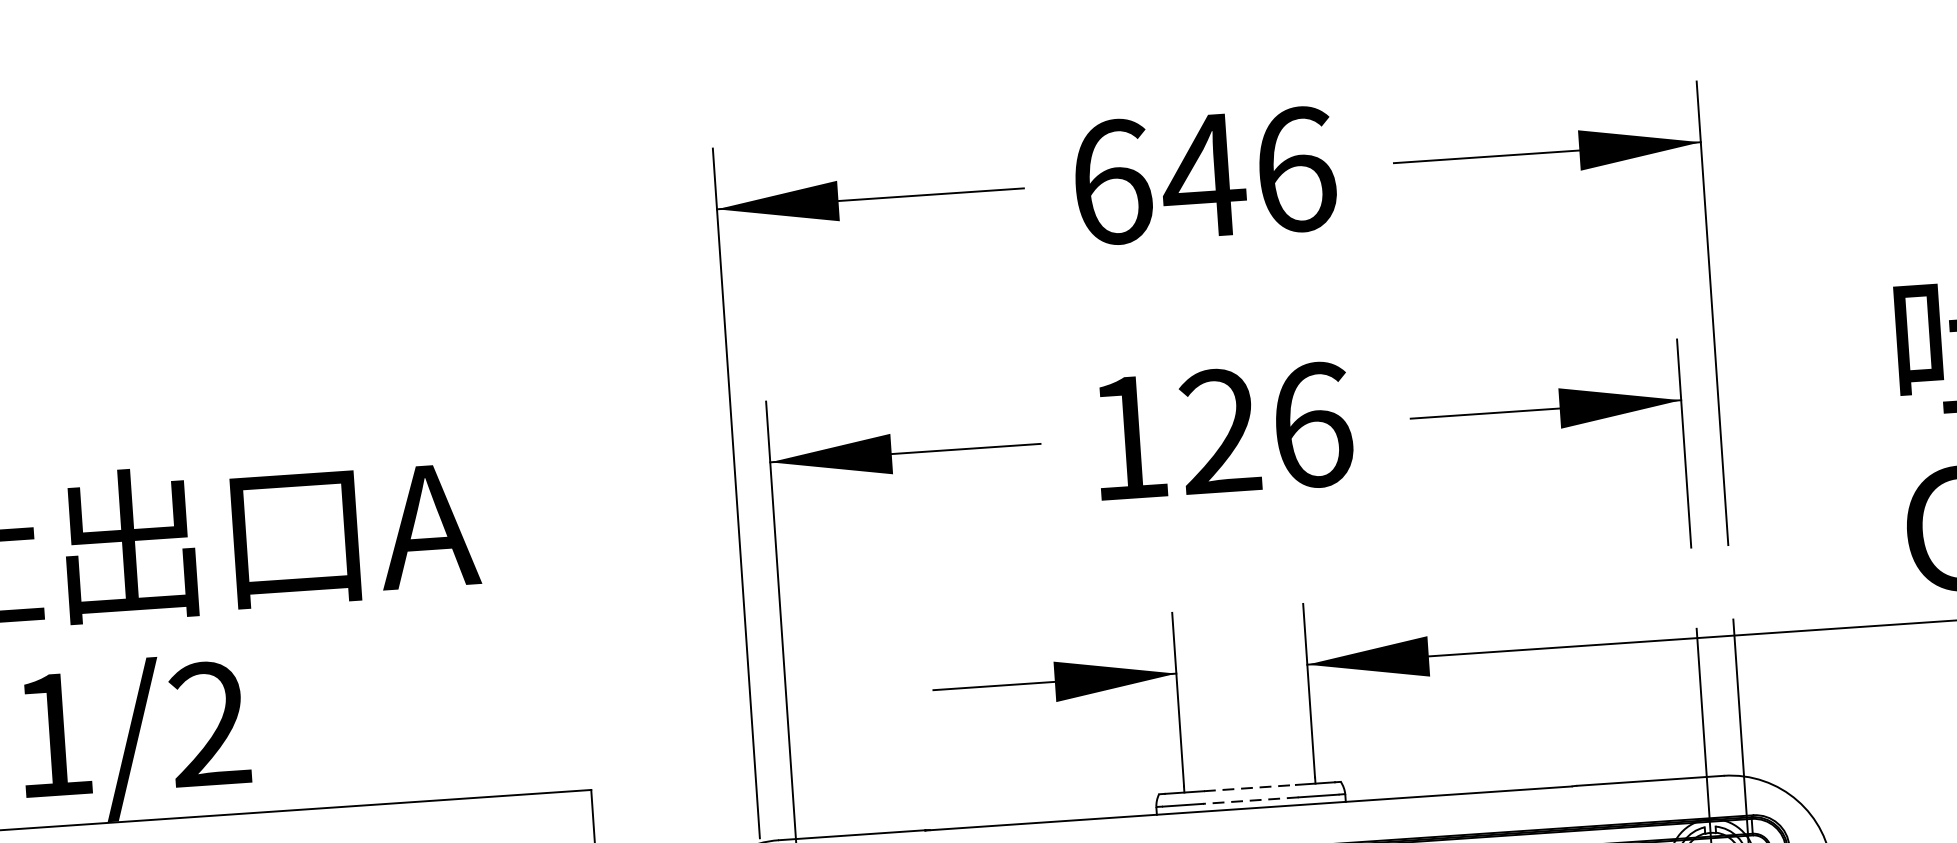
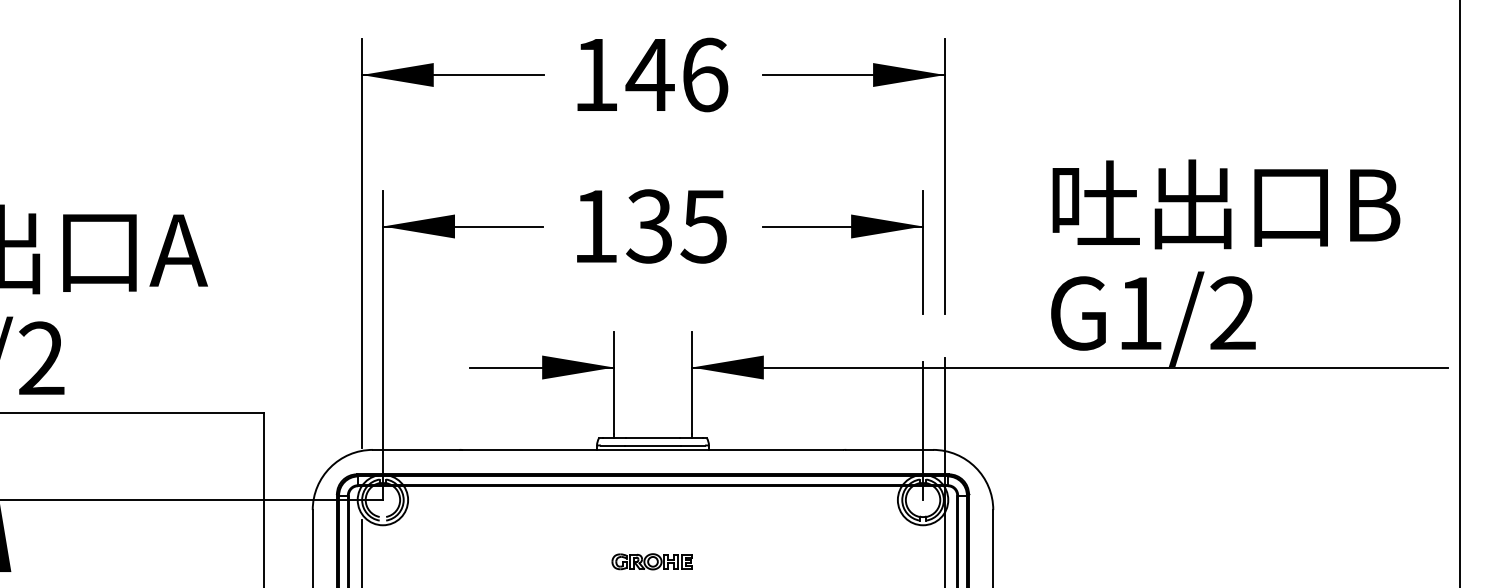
text: (1112, 181) -> (596, 74), 646 -> 146
text: (1265, 428) -> (676, 226), 126 -> 135
line: (1250, 788) -> (653, 438), dashed -> solid
line: (1249, 800) -> (652, 445), dashed -> solid

